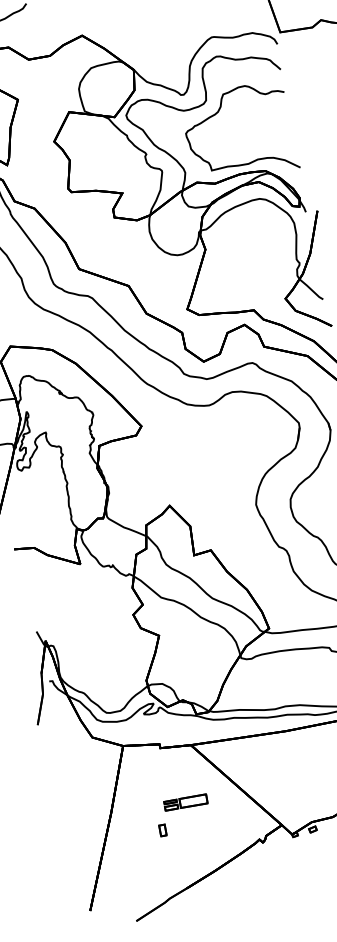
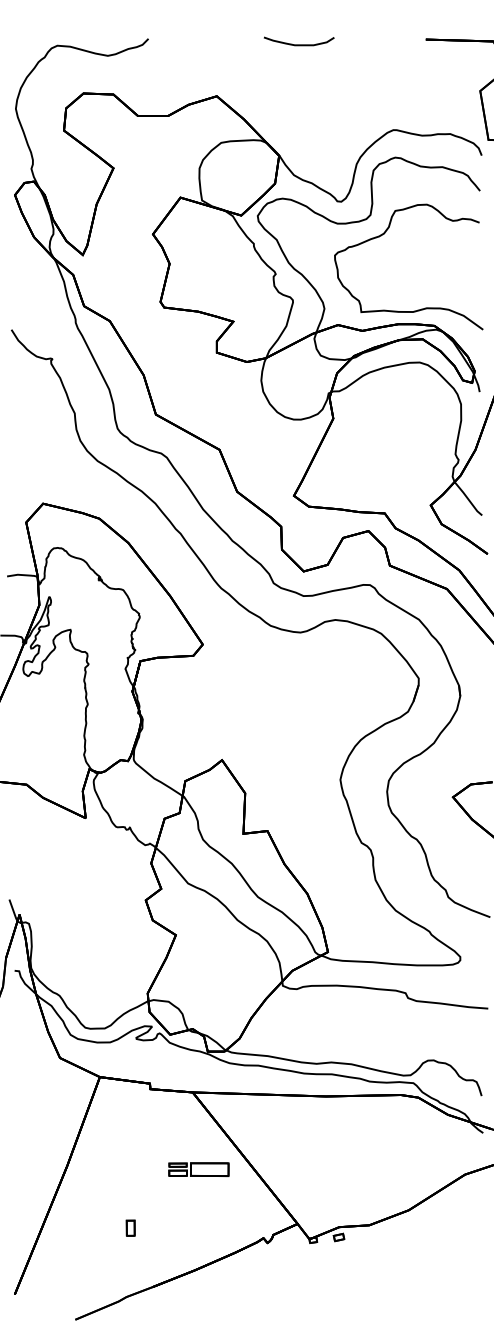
part: (185, 802) -> (198, 1169), moved
part: (162, 829) -> (130, 1227), moved

